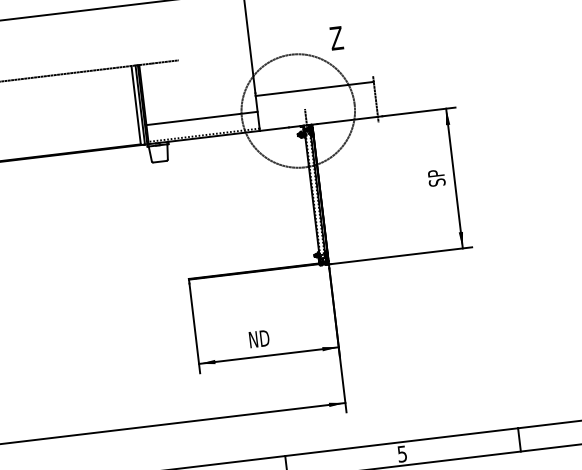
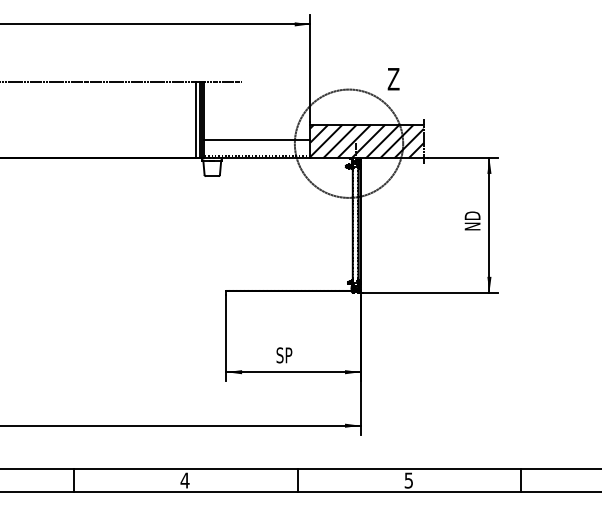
hatch: (316, 106) -> (366, 141), added
text: (436, 175) -> (472, 220), SP -> ND
text: (258, 339) -> (285, 355), ND -> SP

